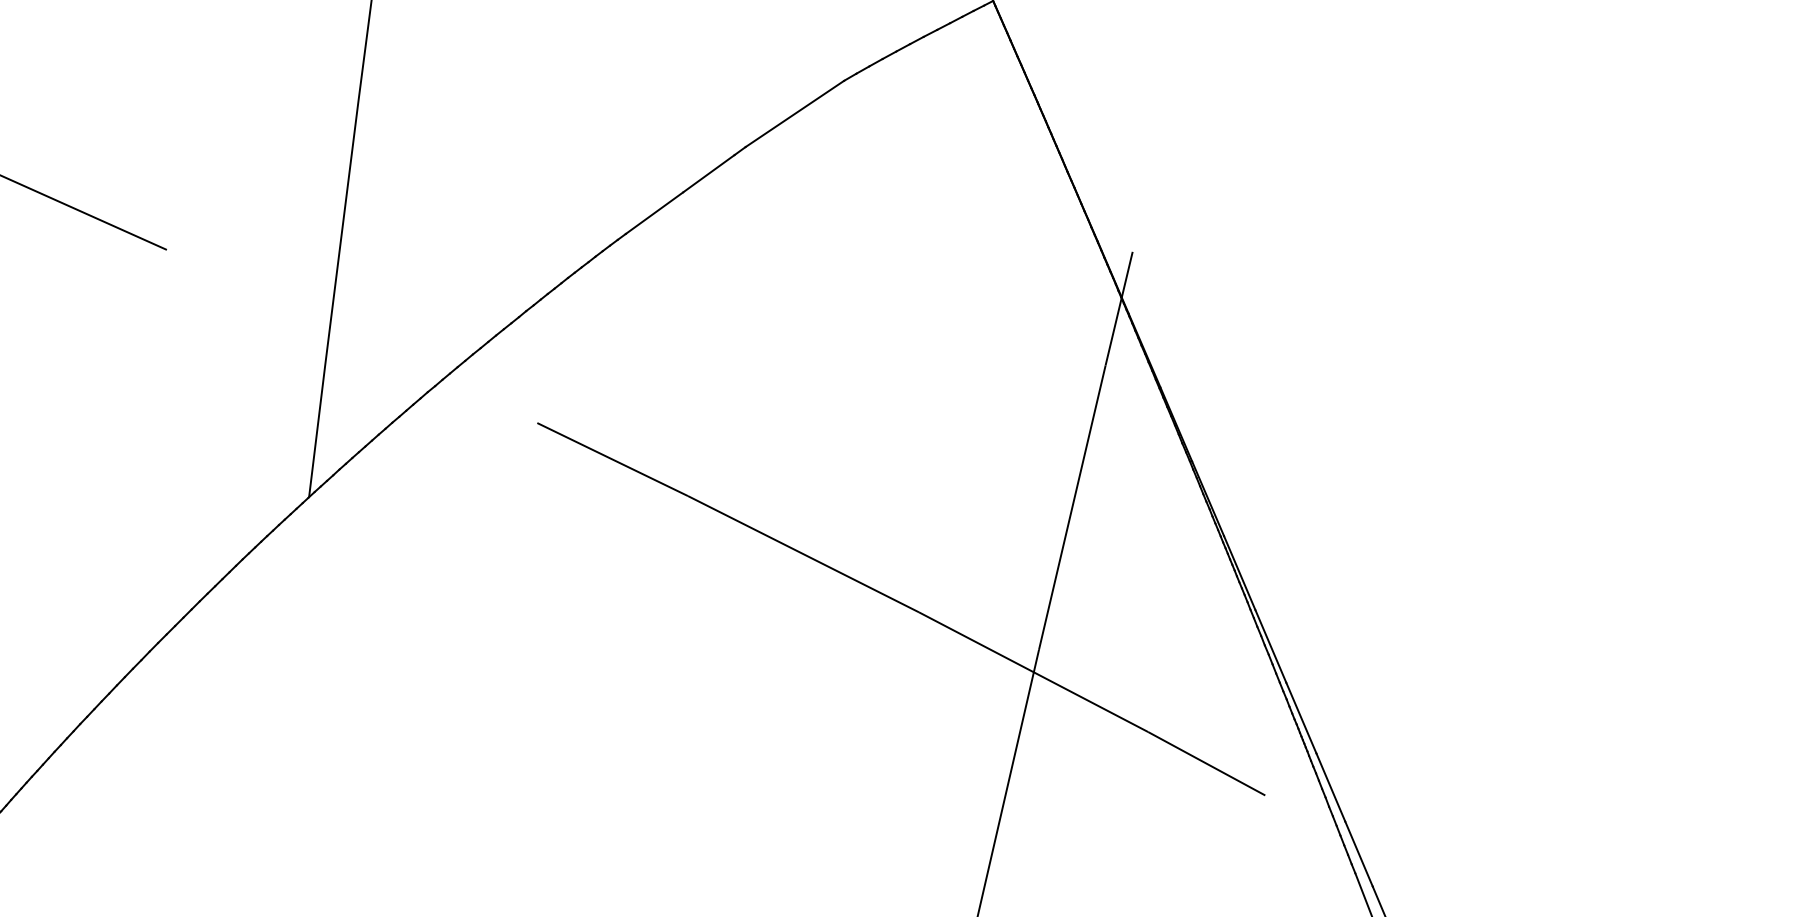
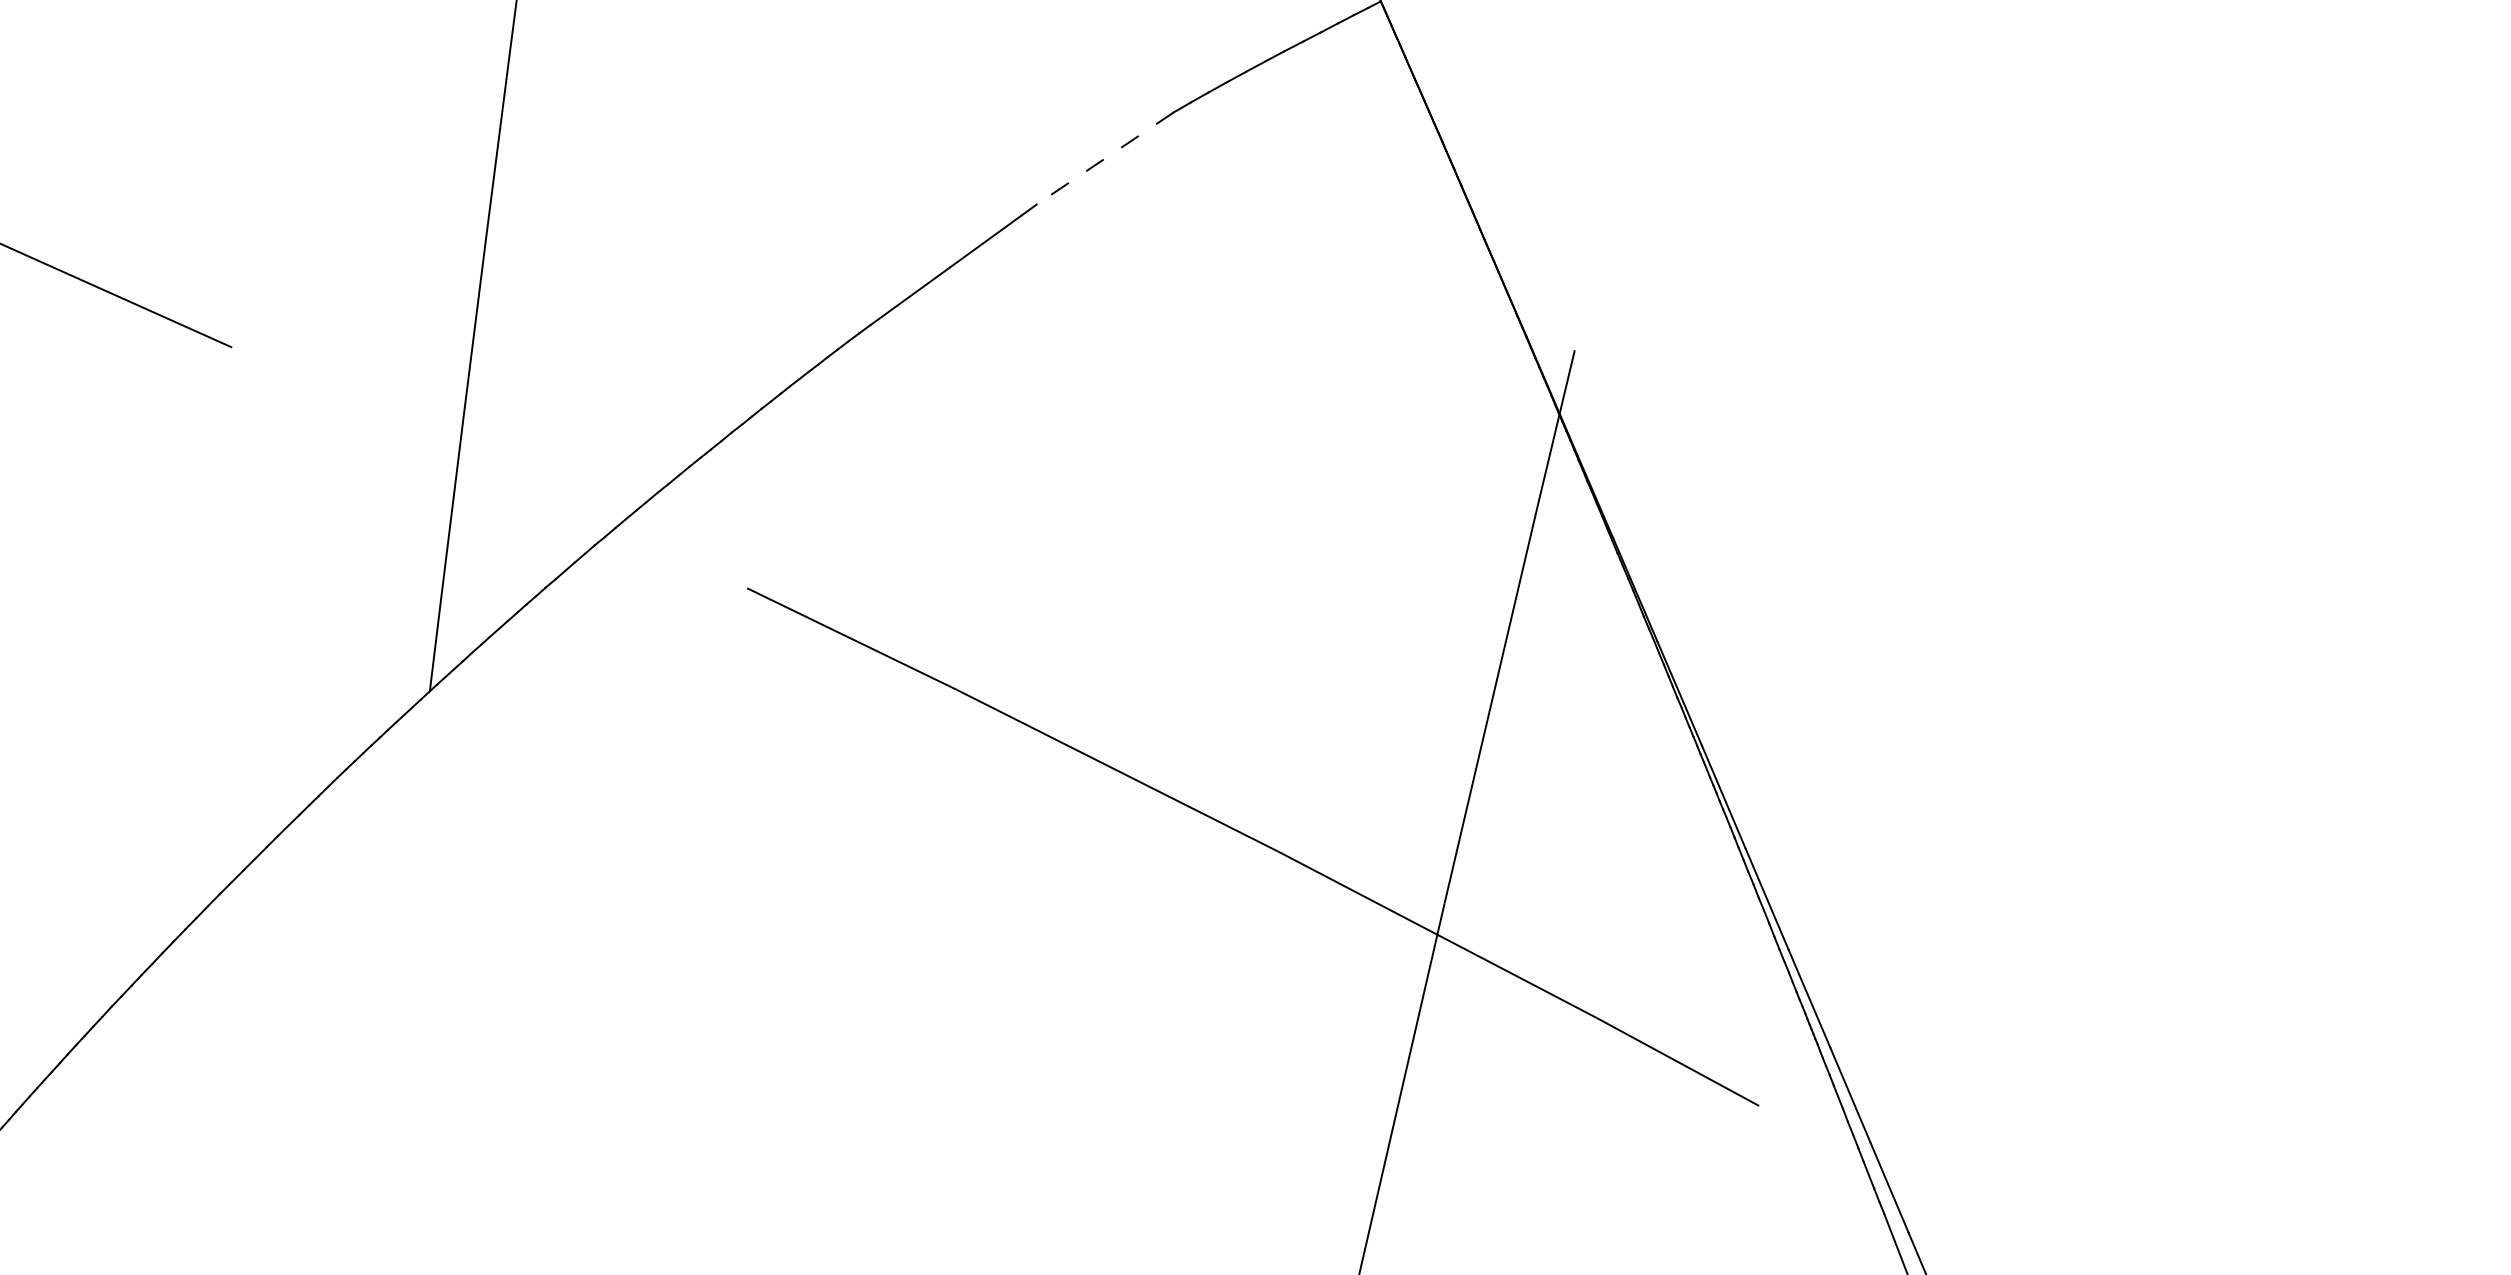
line: (794, 114) -> (1104, 159), solid -> dashed

